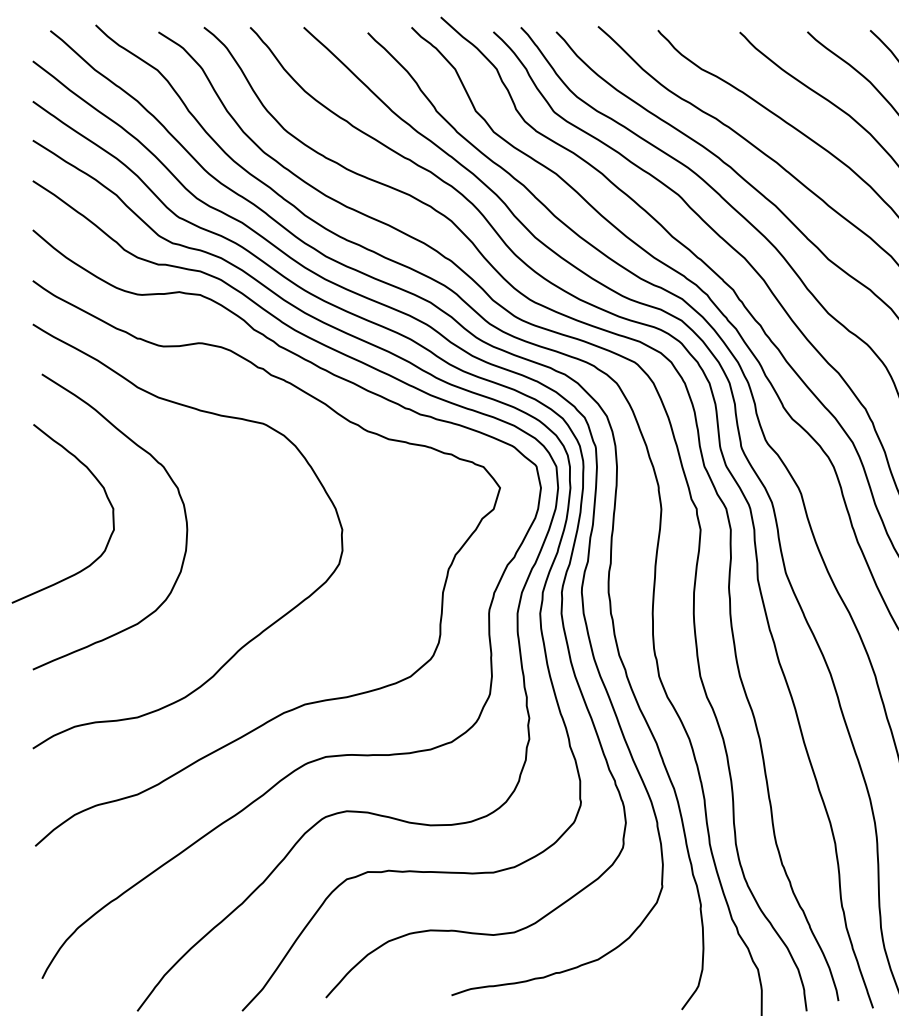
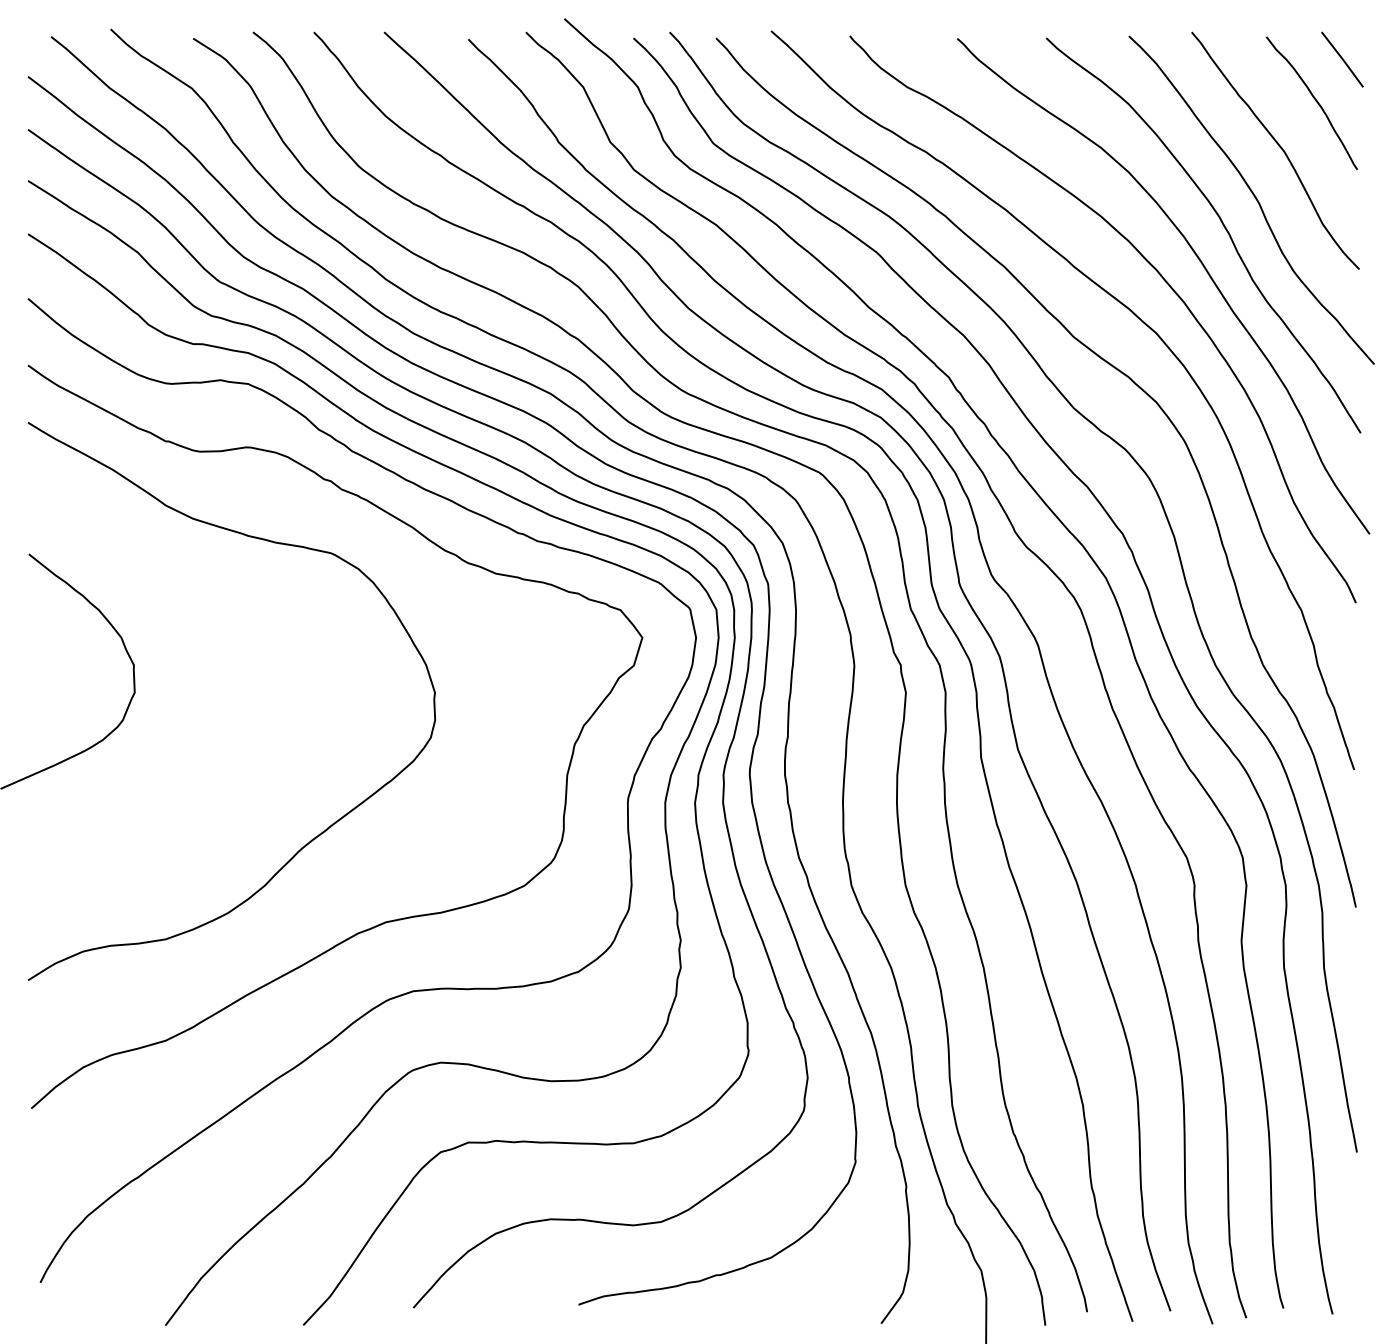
curve: (178, 493) -> (219, 645), removed

